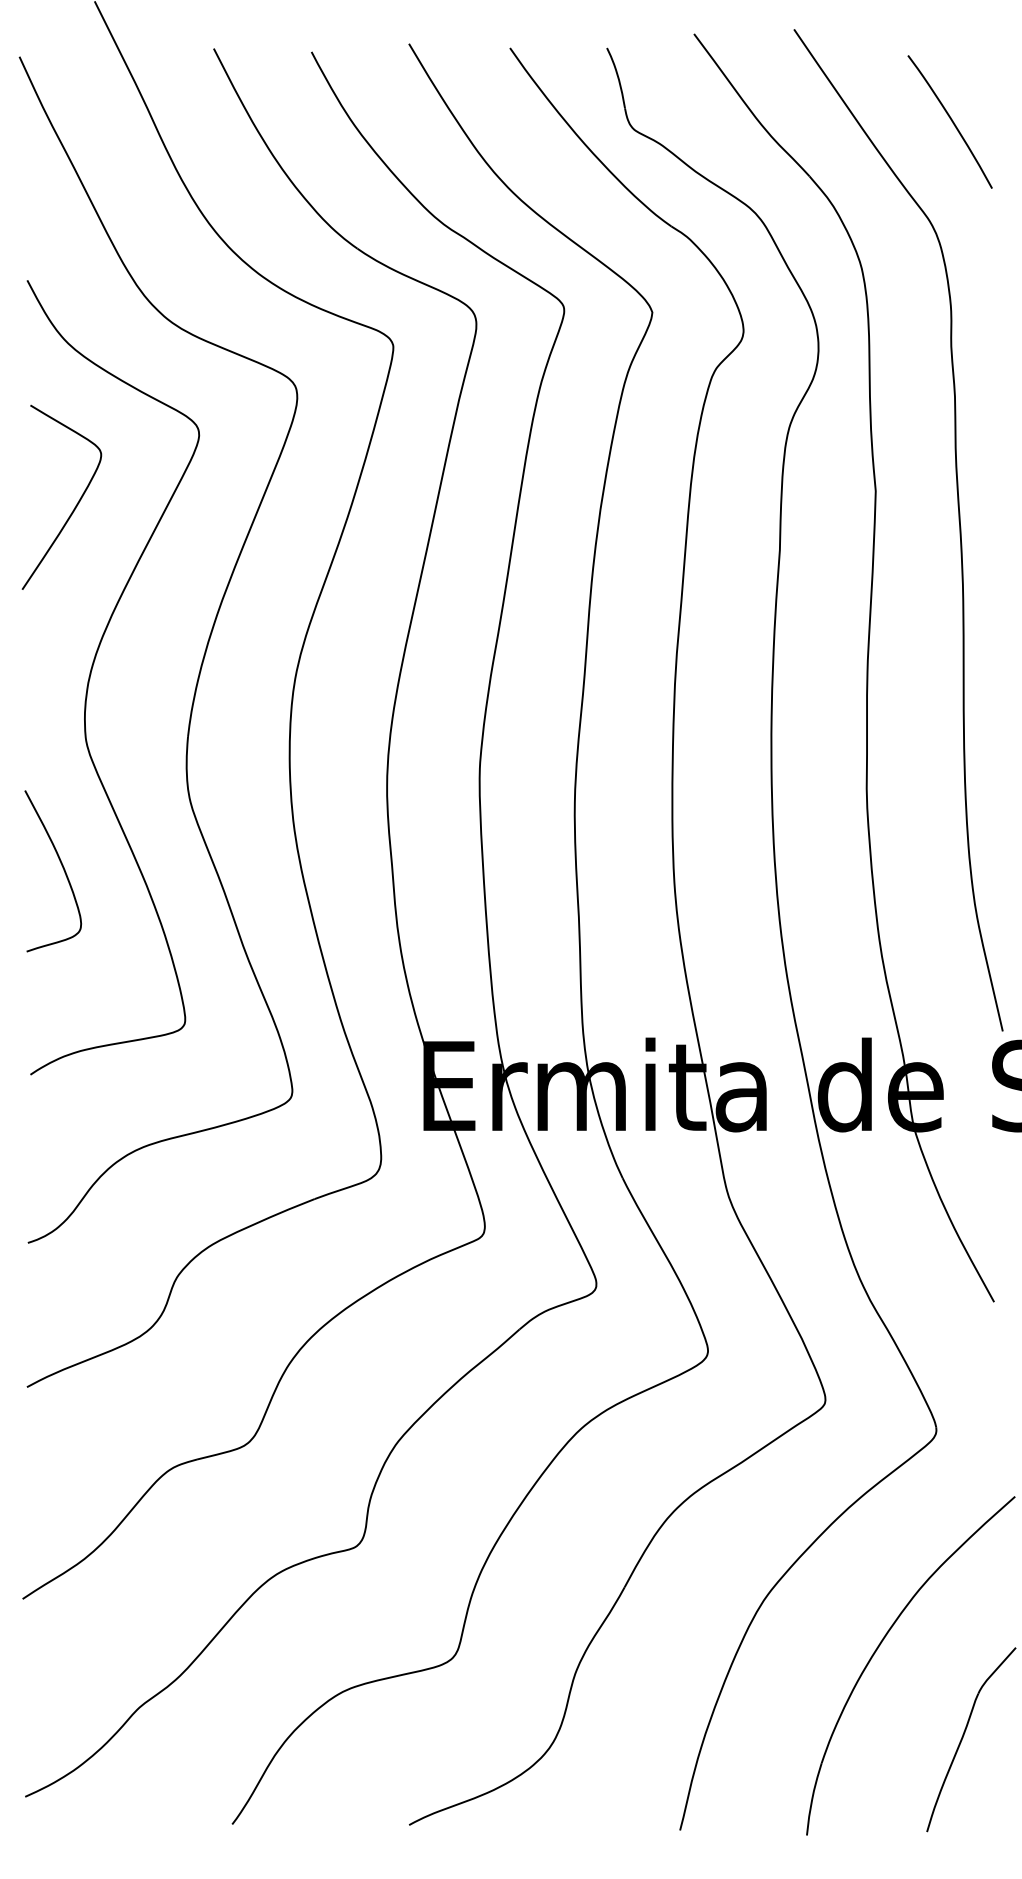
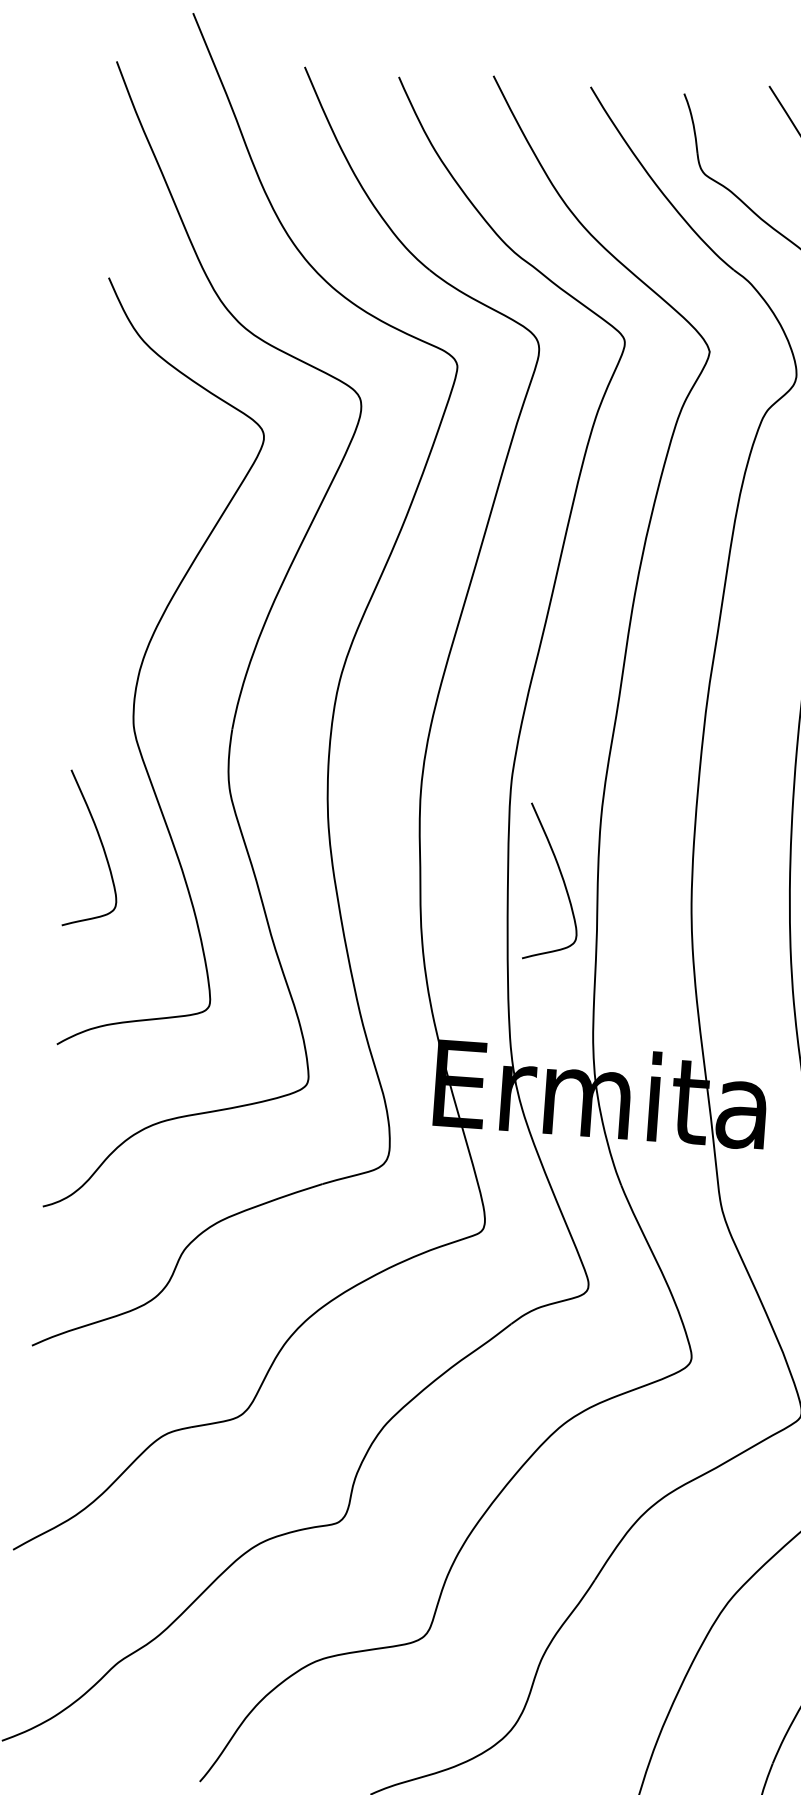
curve: (75, 505) -> (139, 498), removed
curve: (539, 868) -> (562, 880), added

